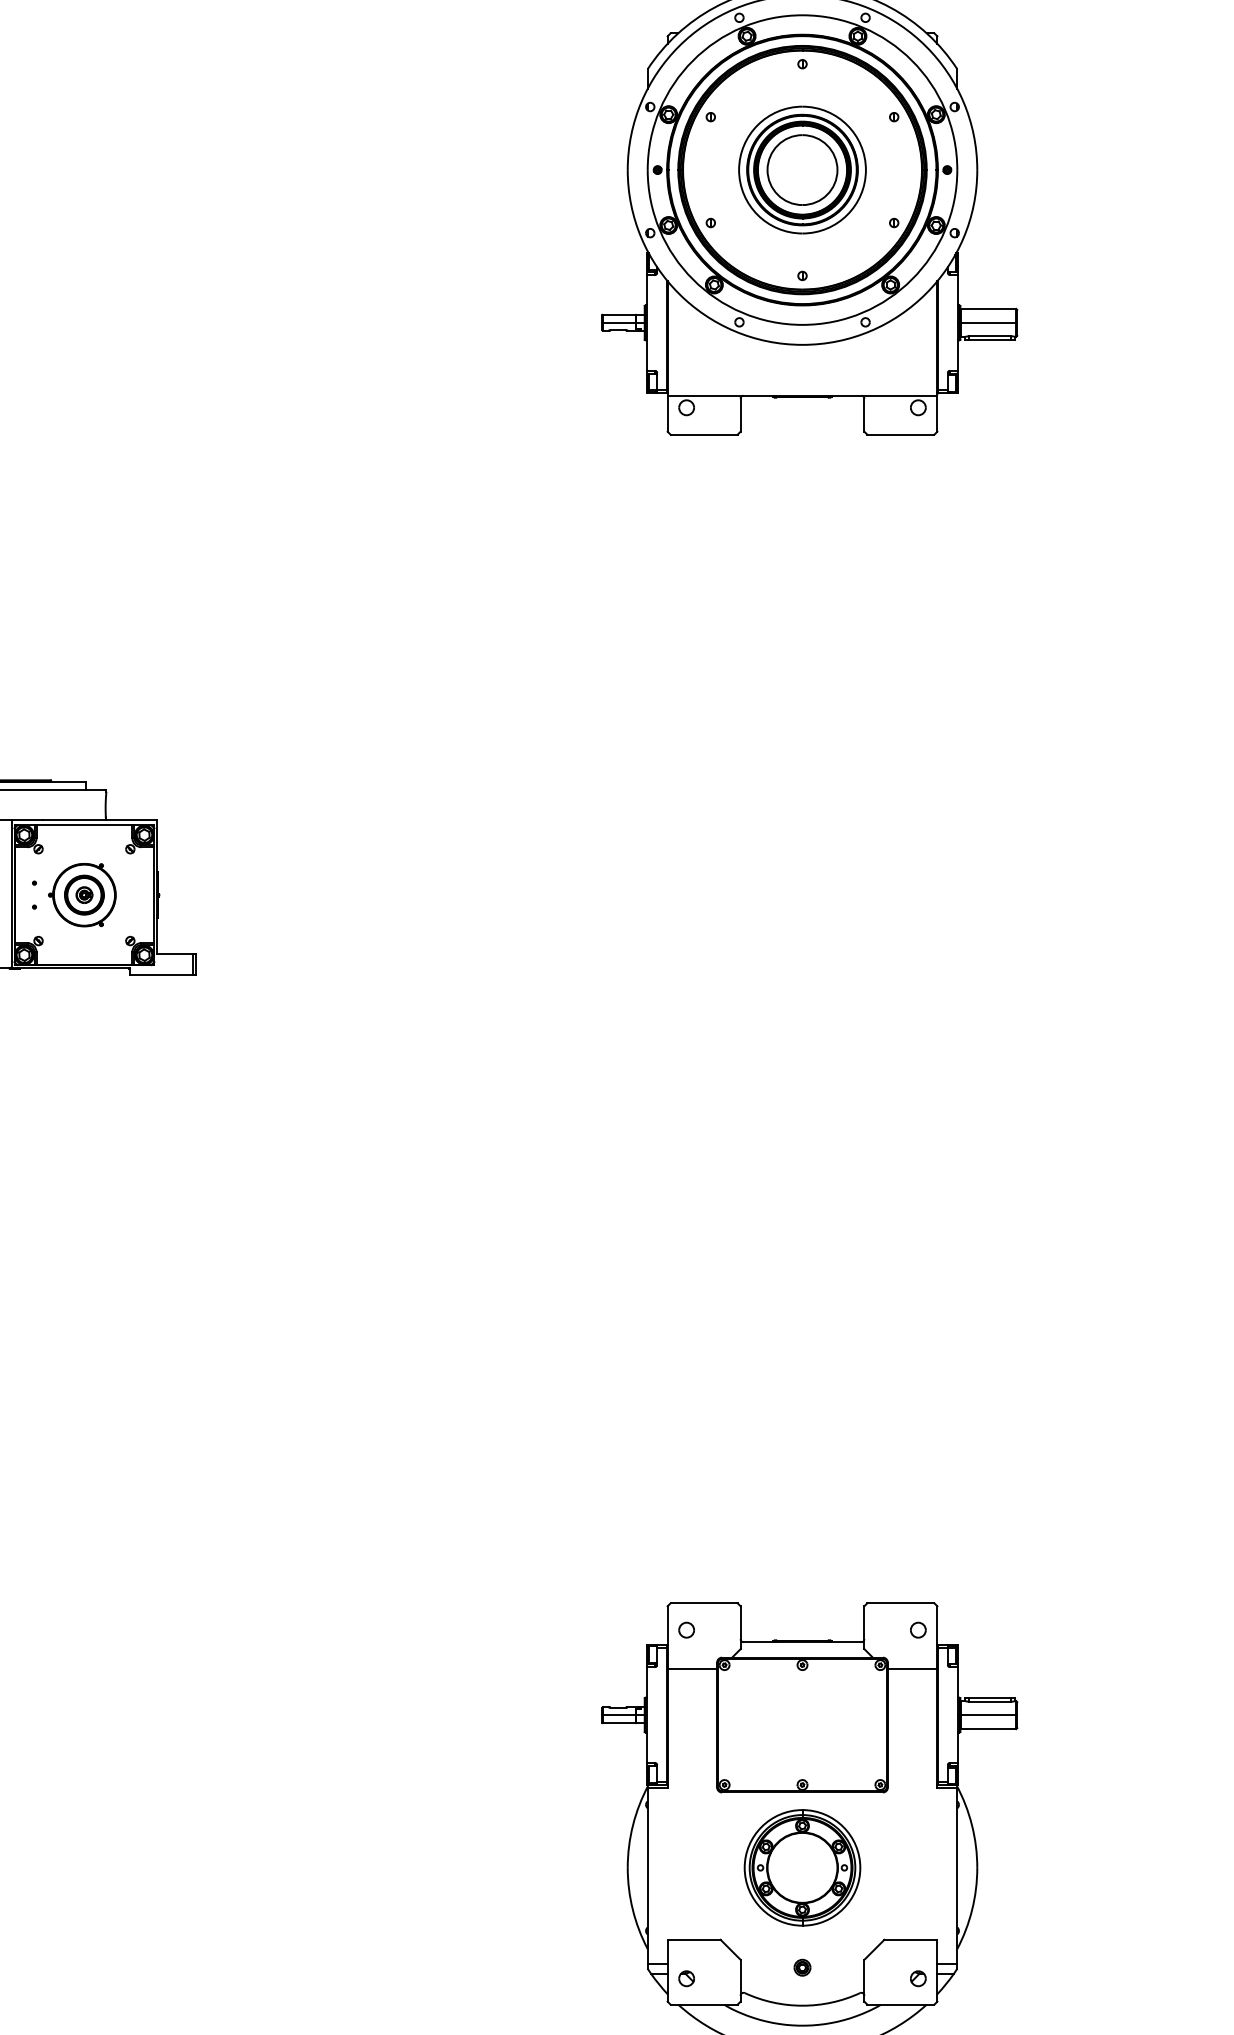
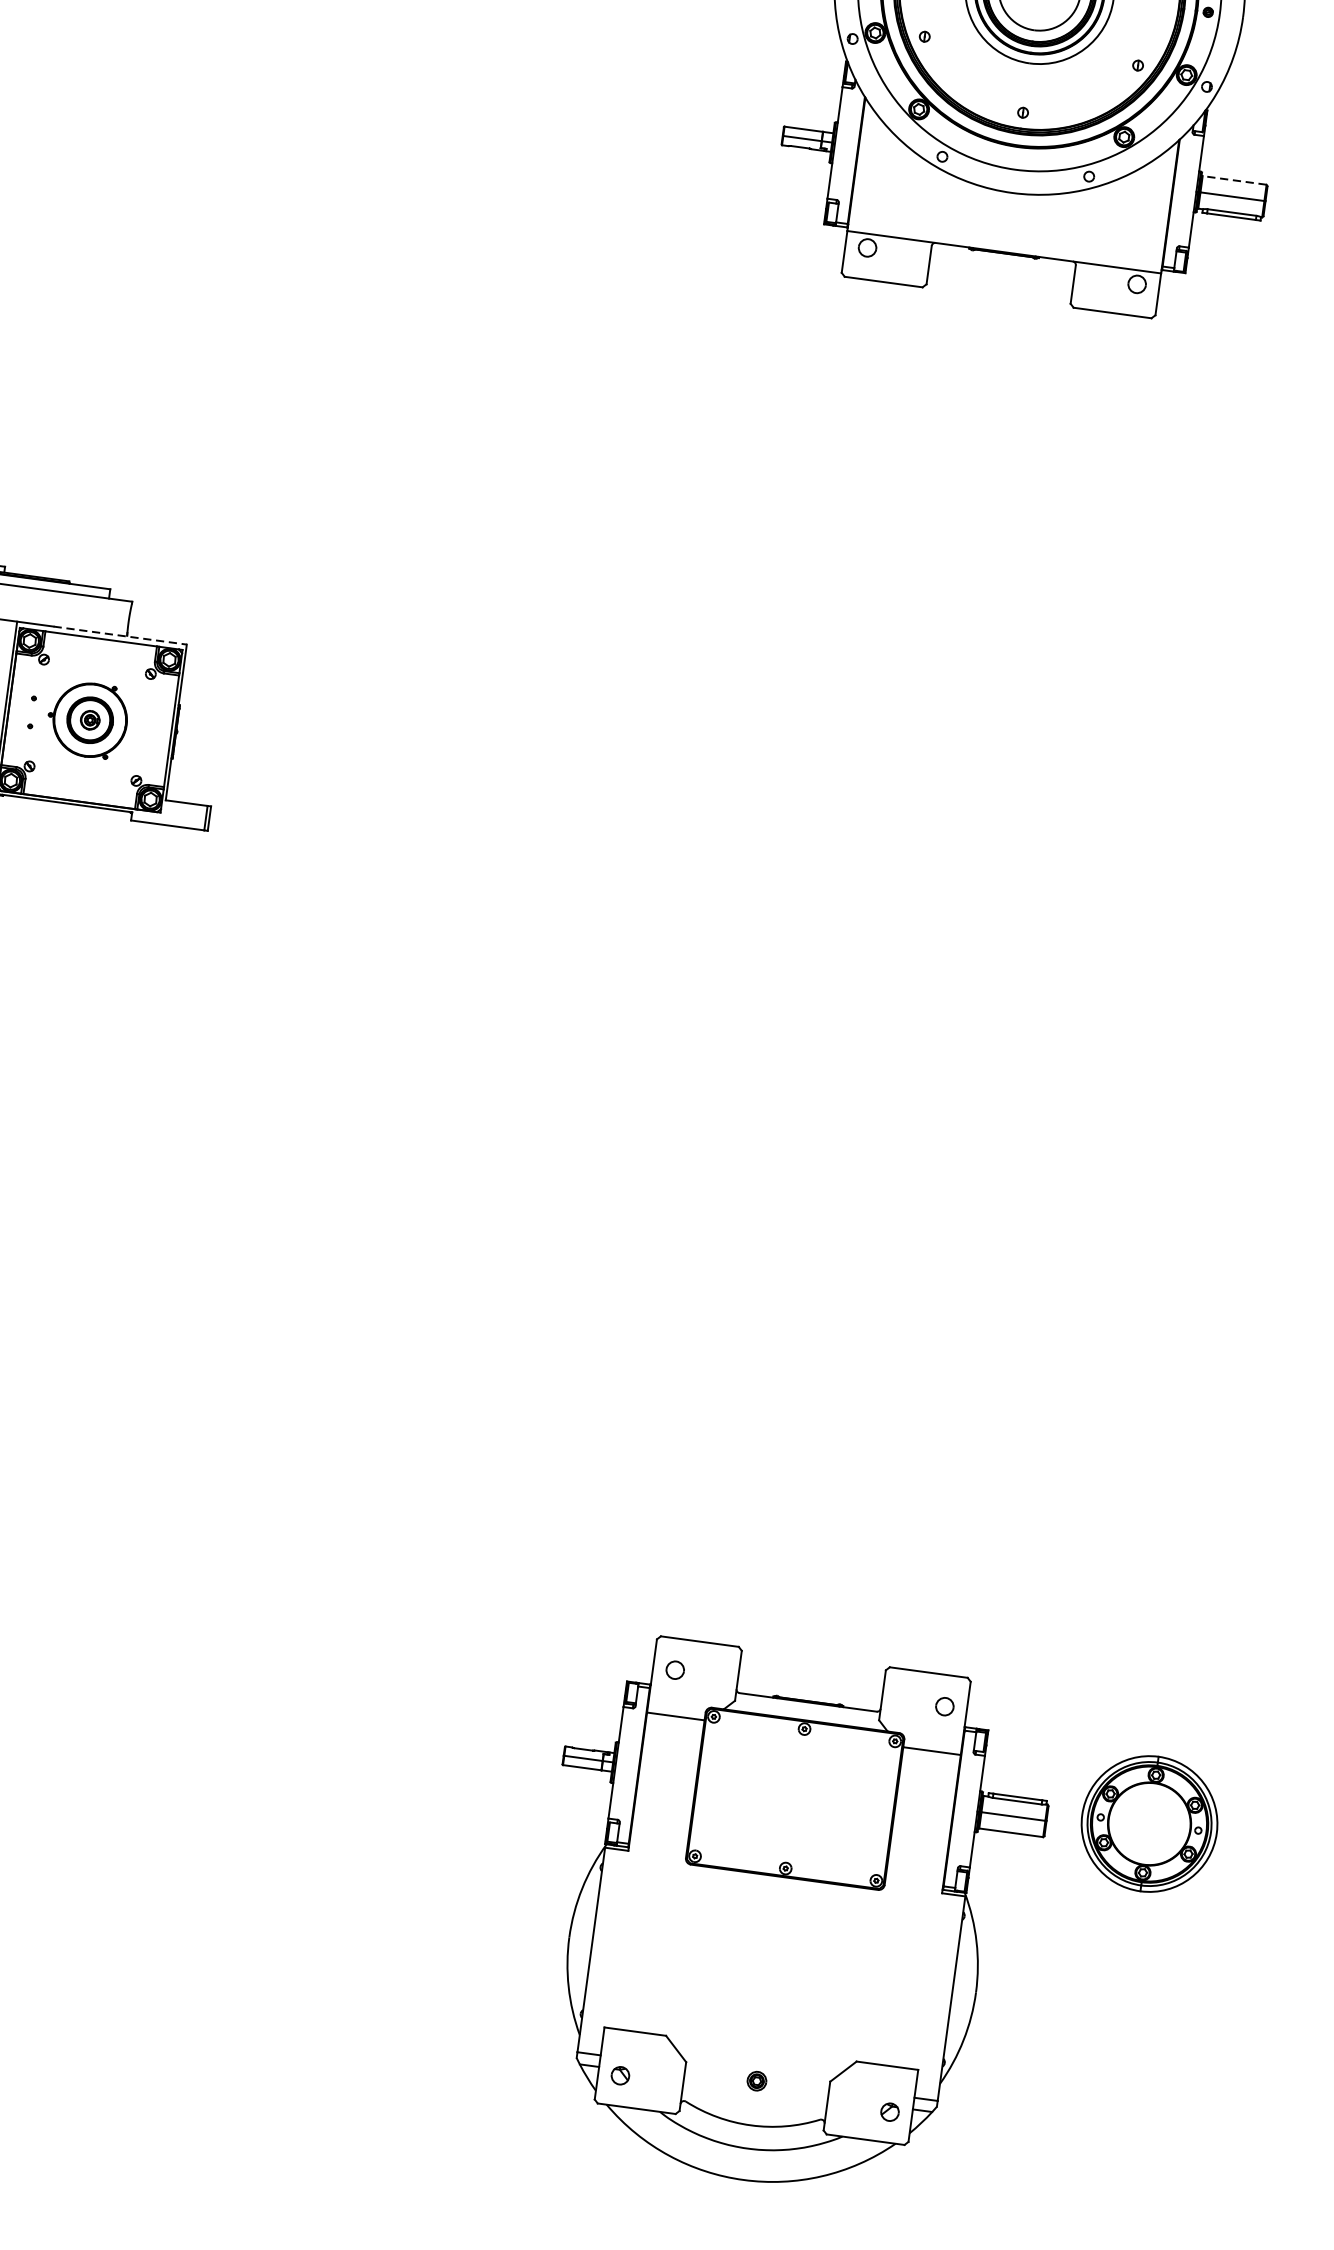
line: (988, 308) -> (1234, 179), solid -> dashed
line: (100, 820) -> (120, 635), solid -> dashed
part: (802, 1867) -> (1149, 1823), moved

